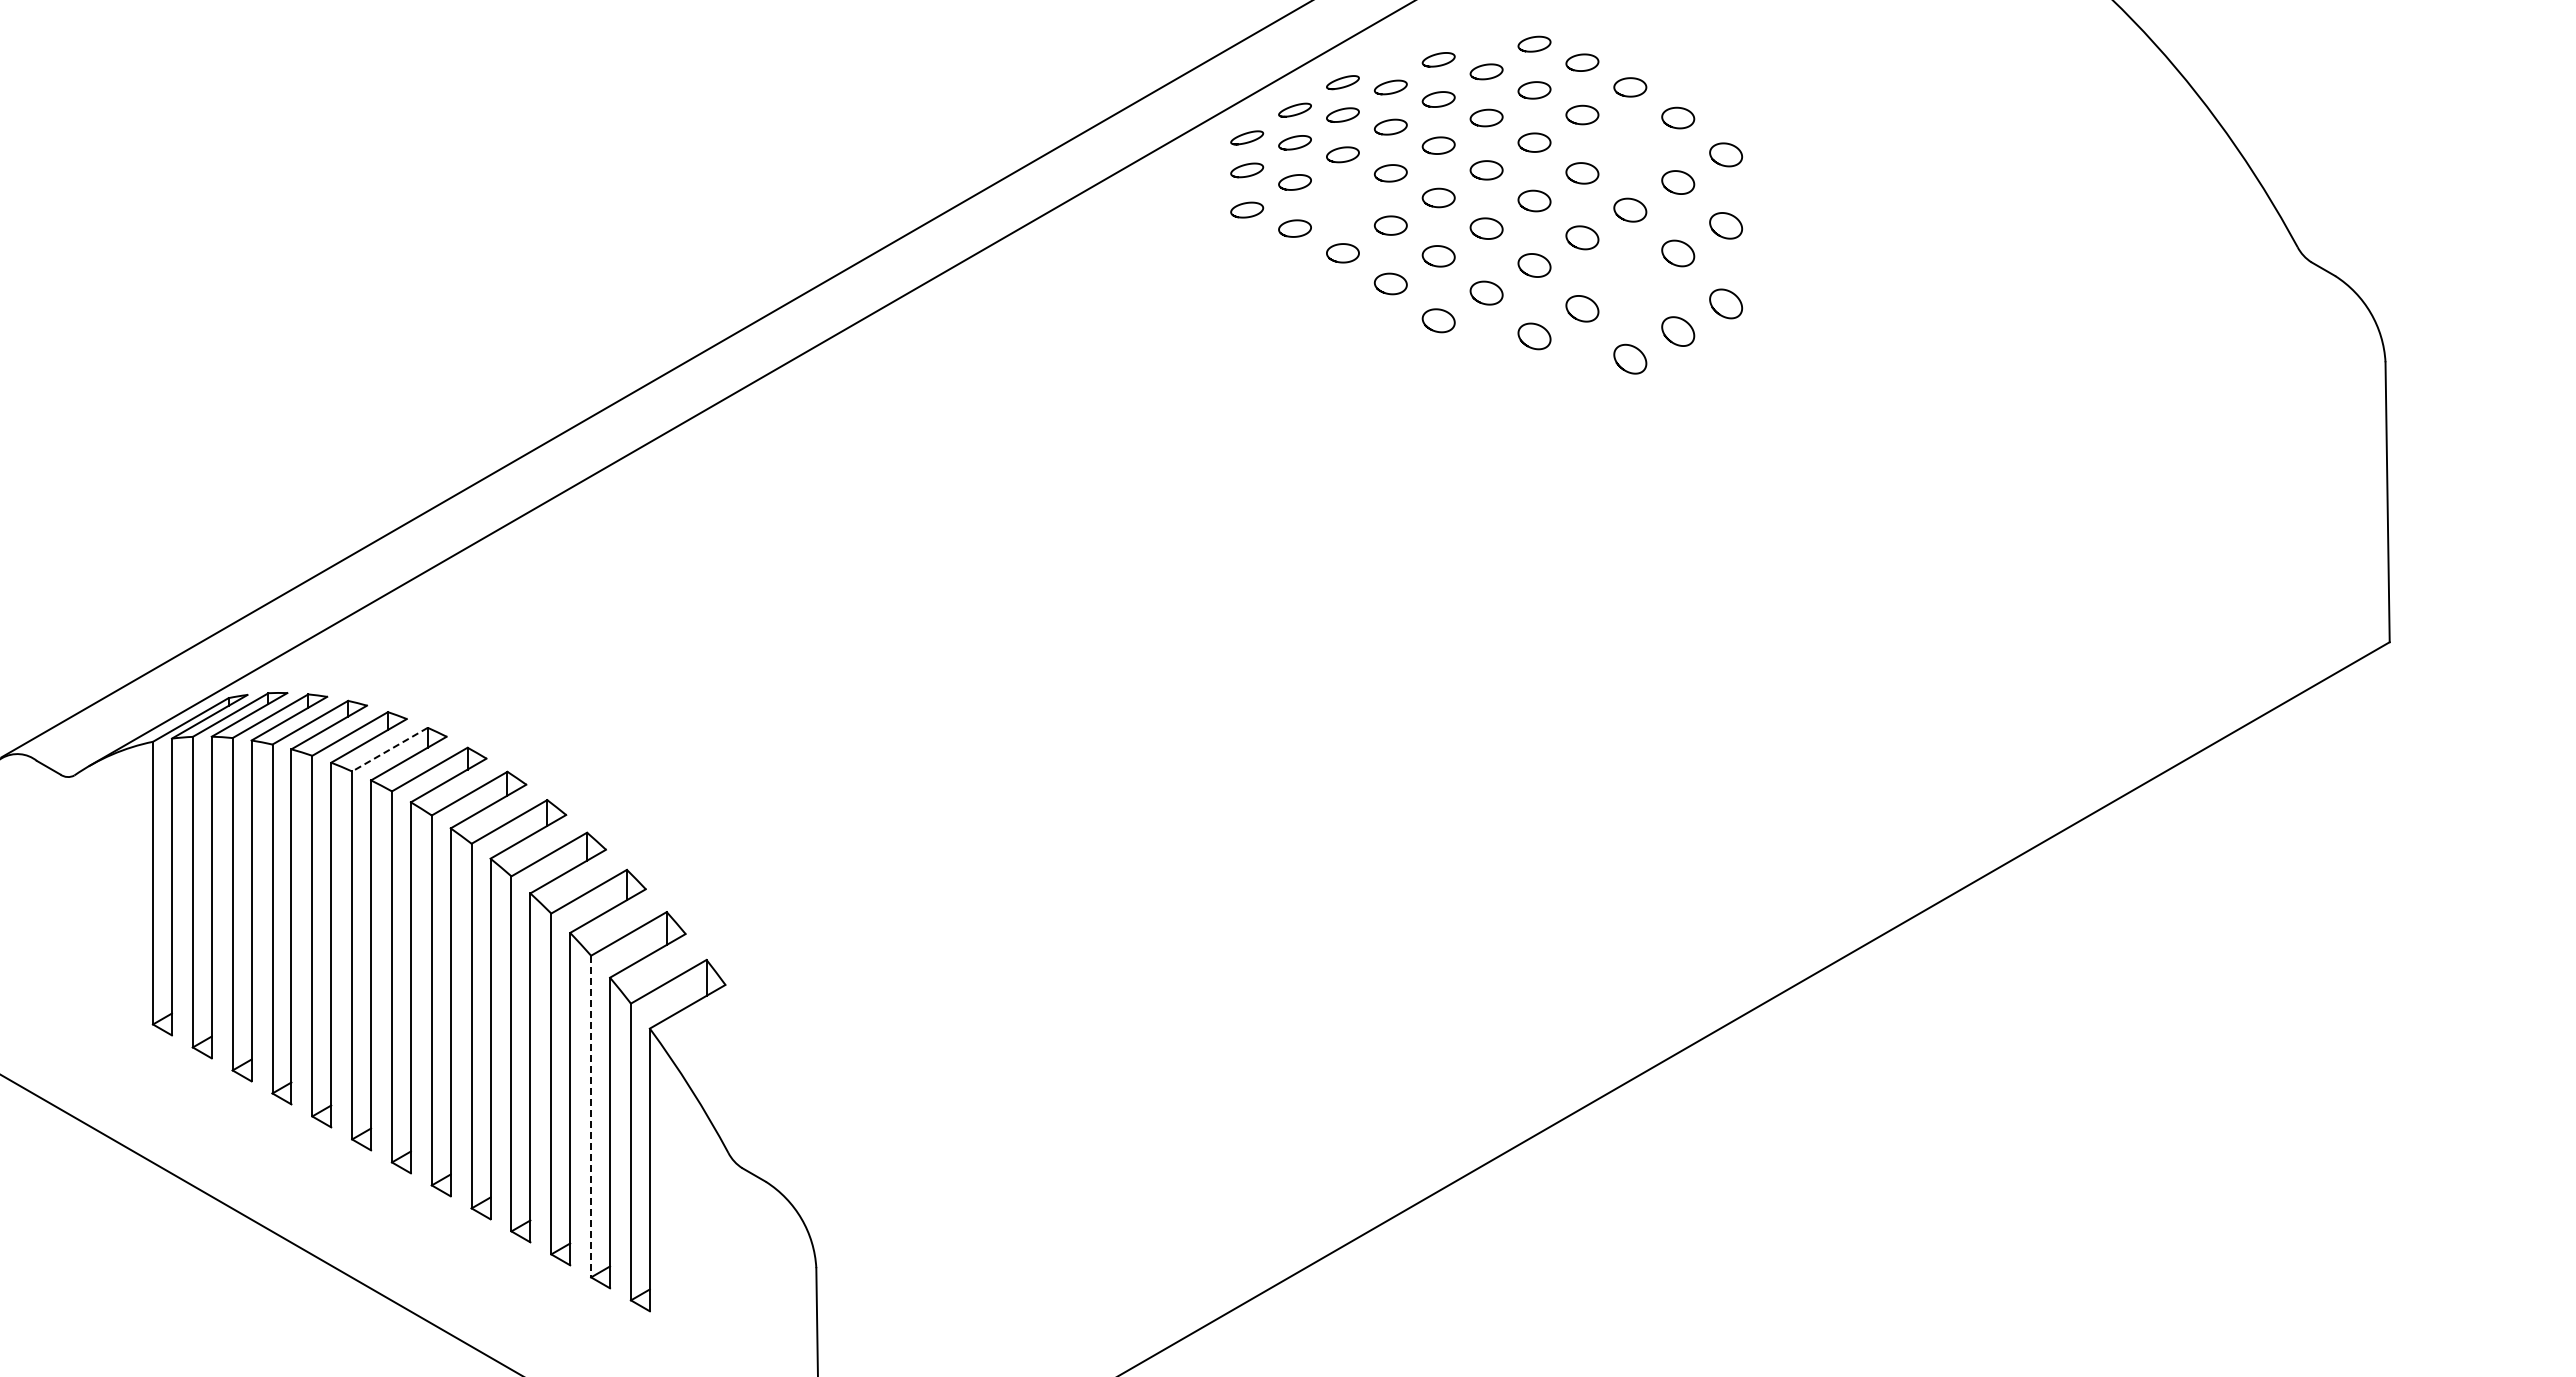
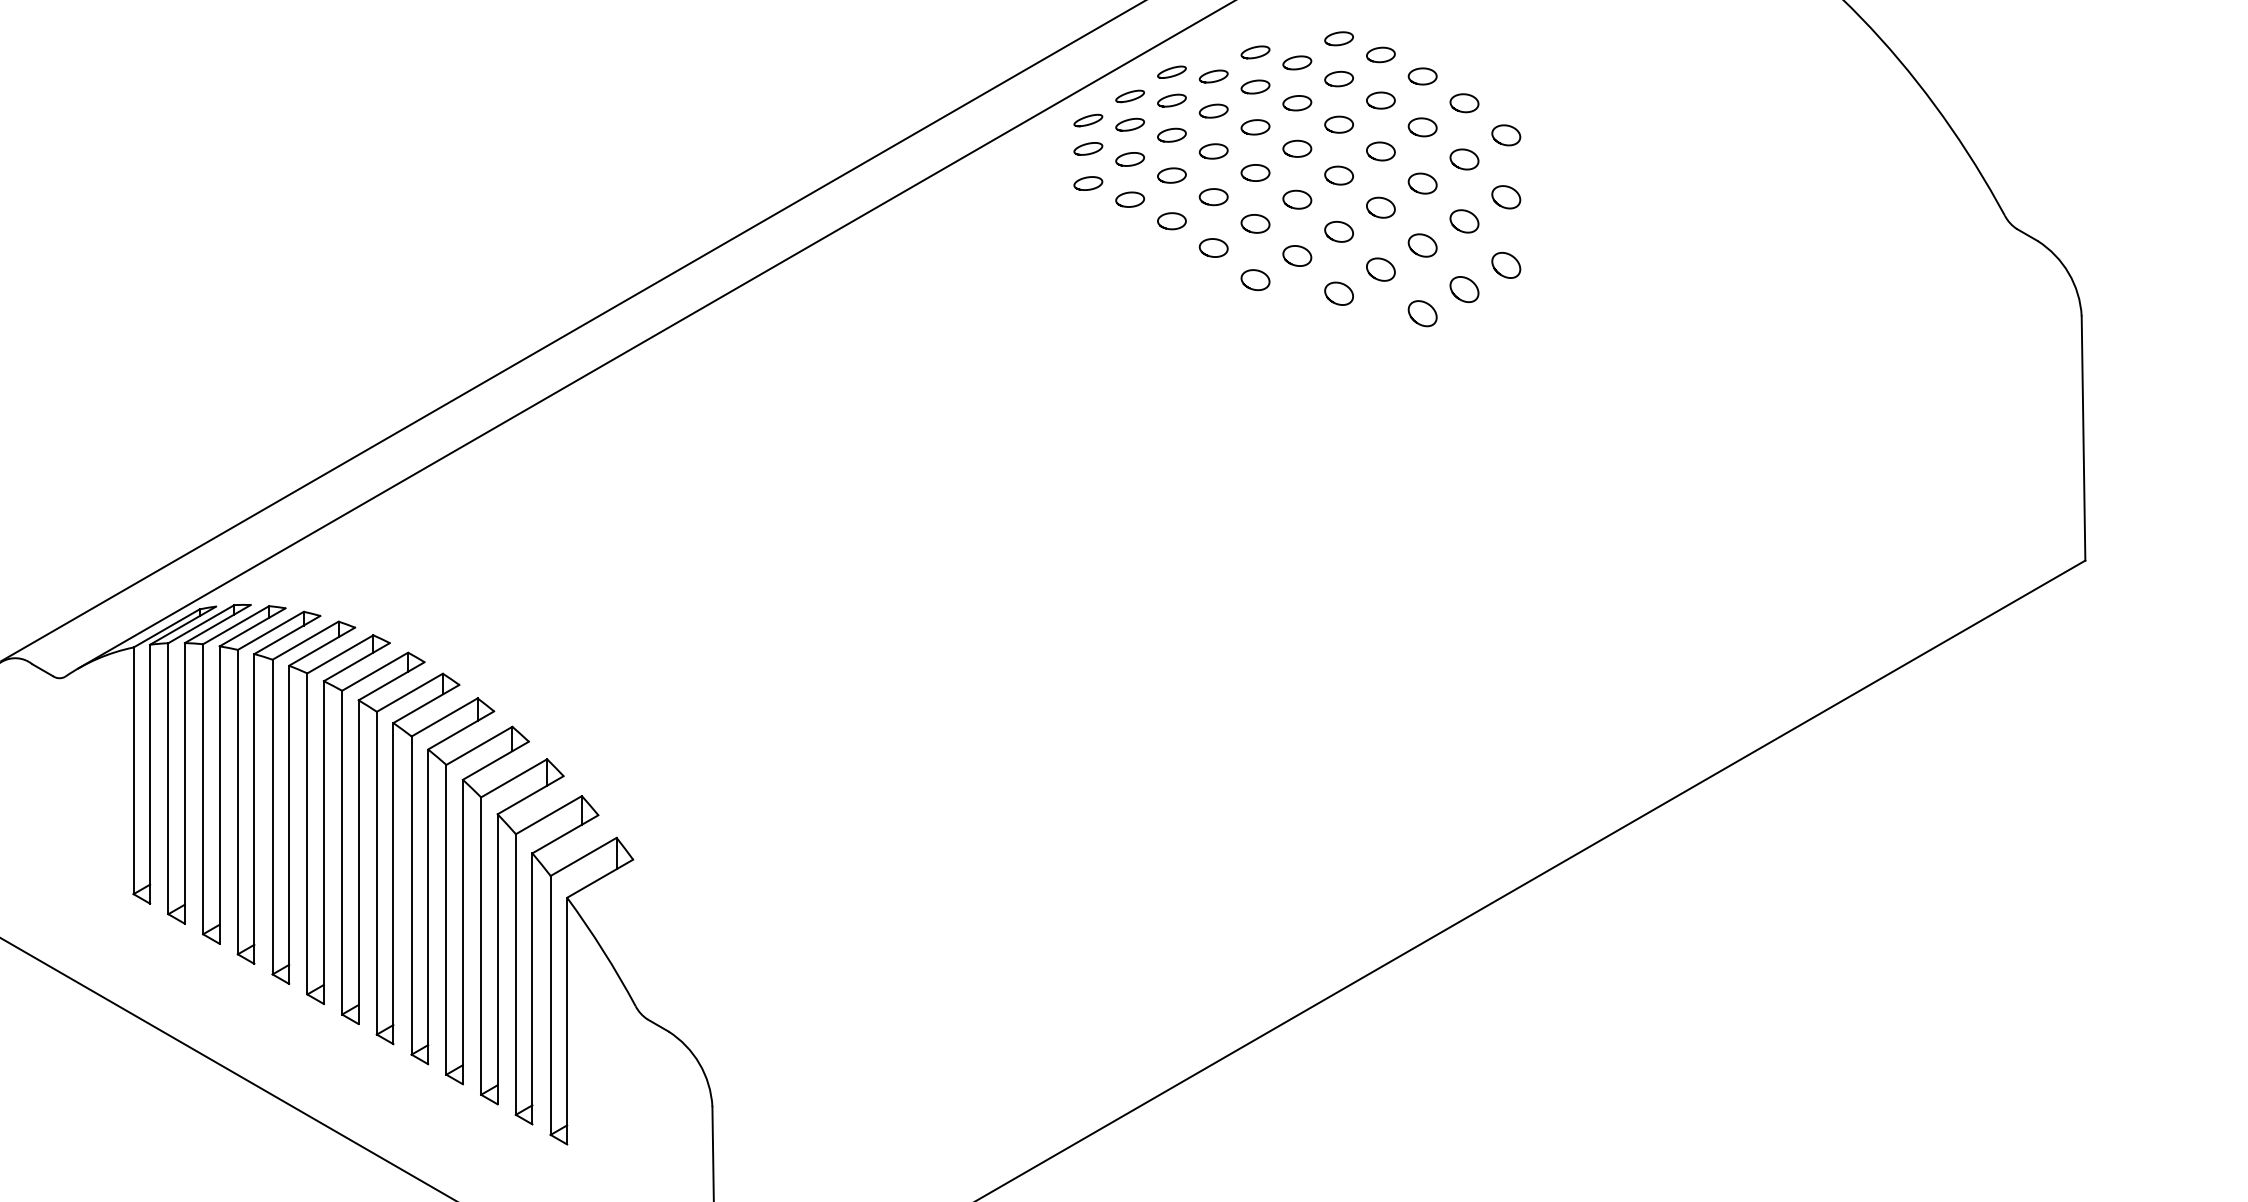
curve: (1630, 136) -> (1422, 119), added
curve: (1339, 194) -> (1168, 169), added
curve: (1632, 270) -> (1424, 236), added
line: (389, 749) -> (339, 654), dashed -> solid
line: (591, 1116) -> (516, 974), dashed -> solid

